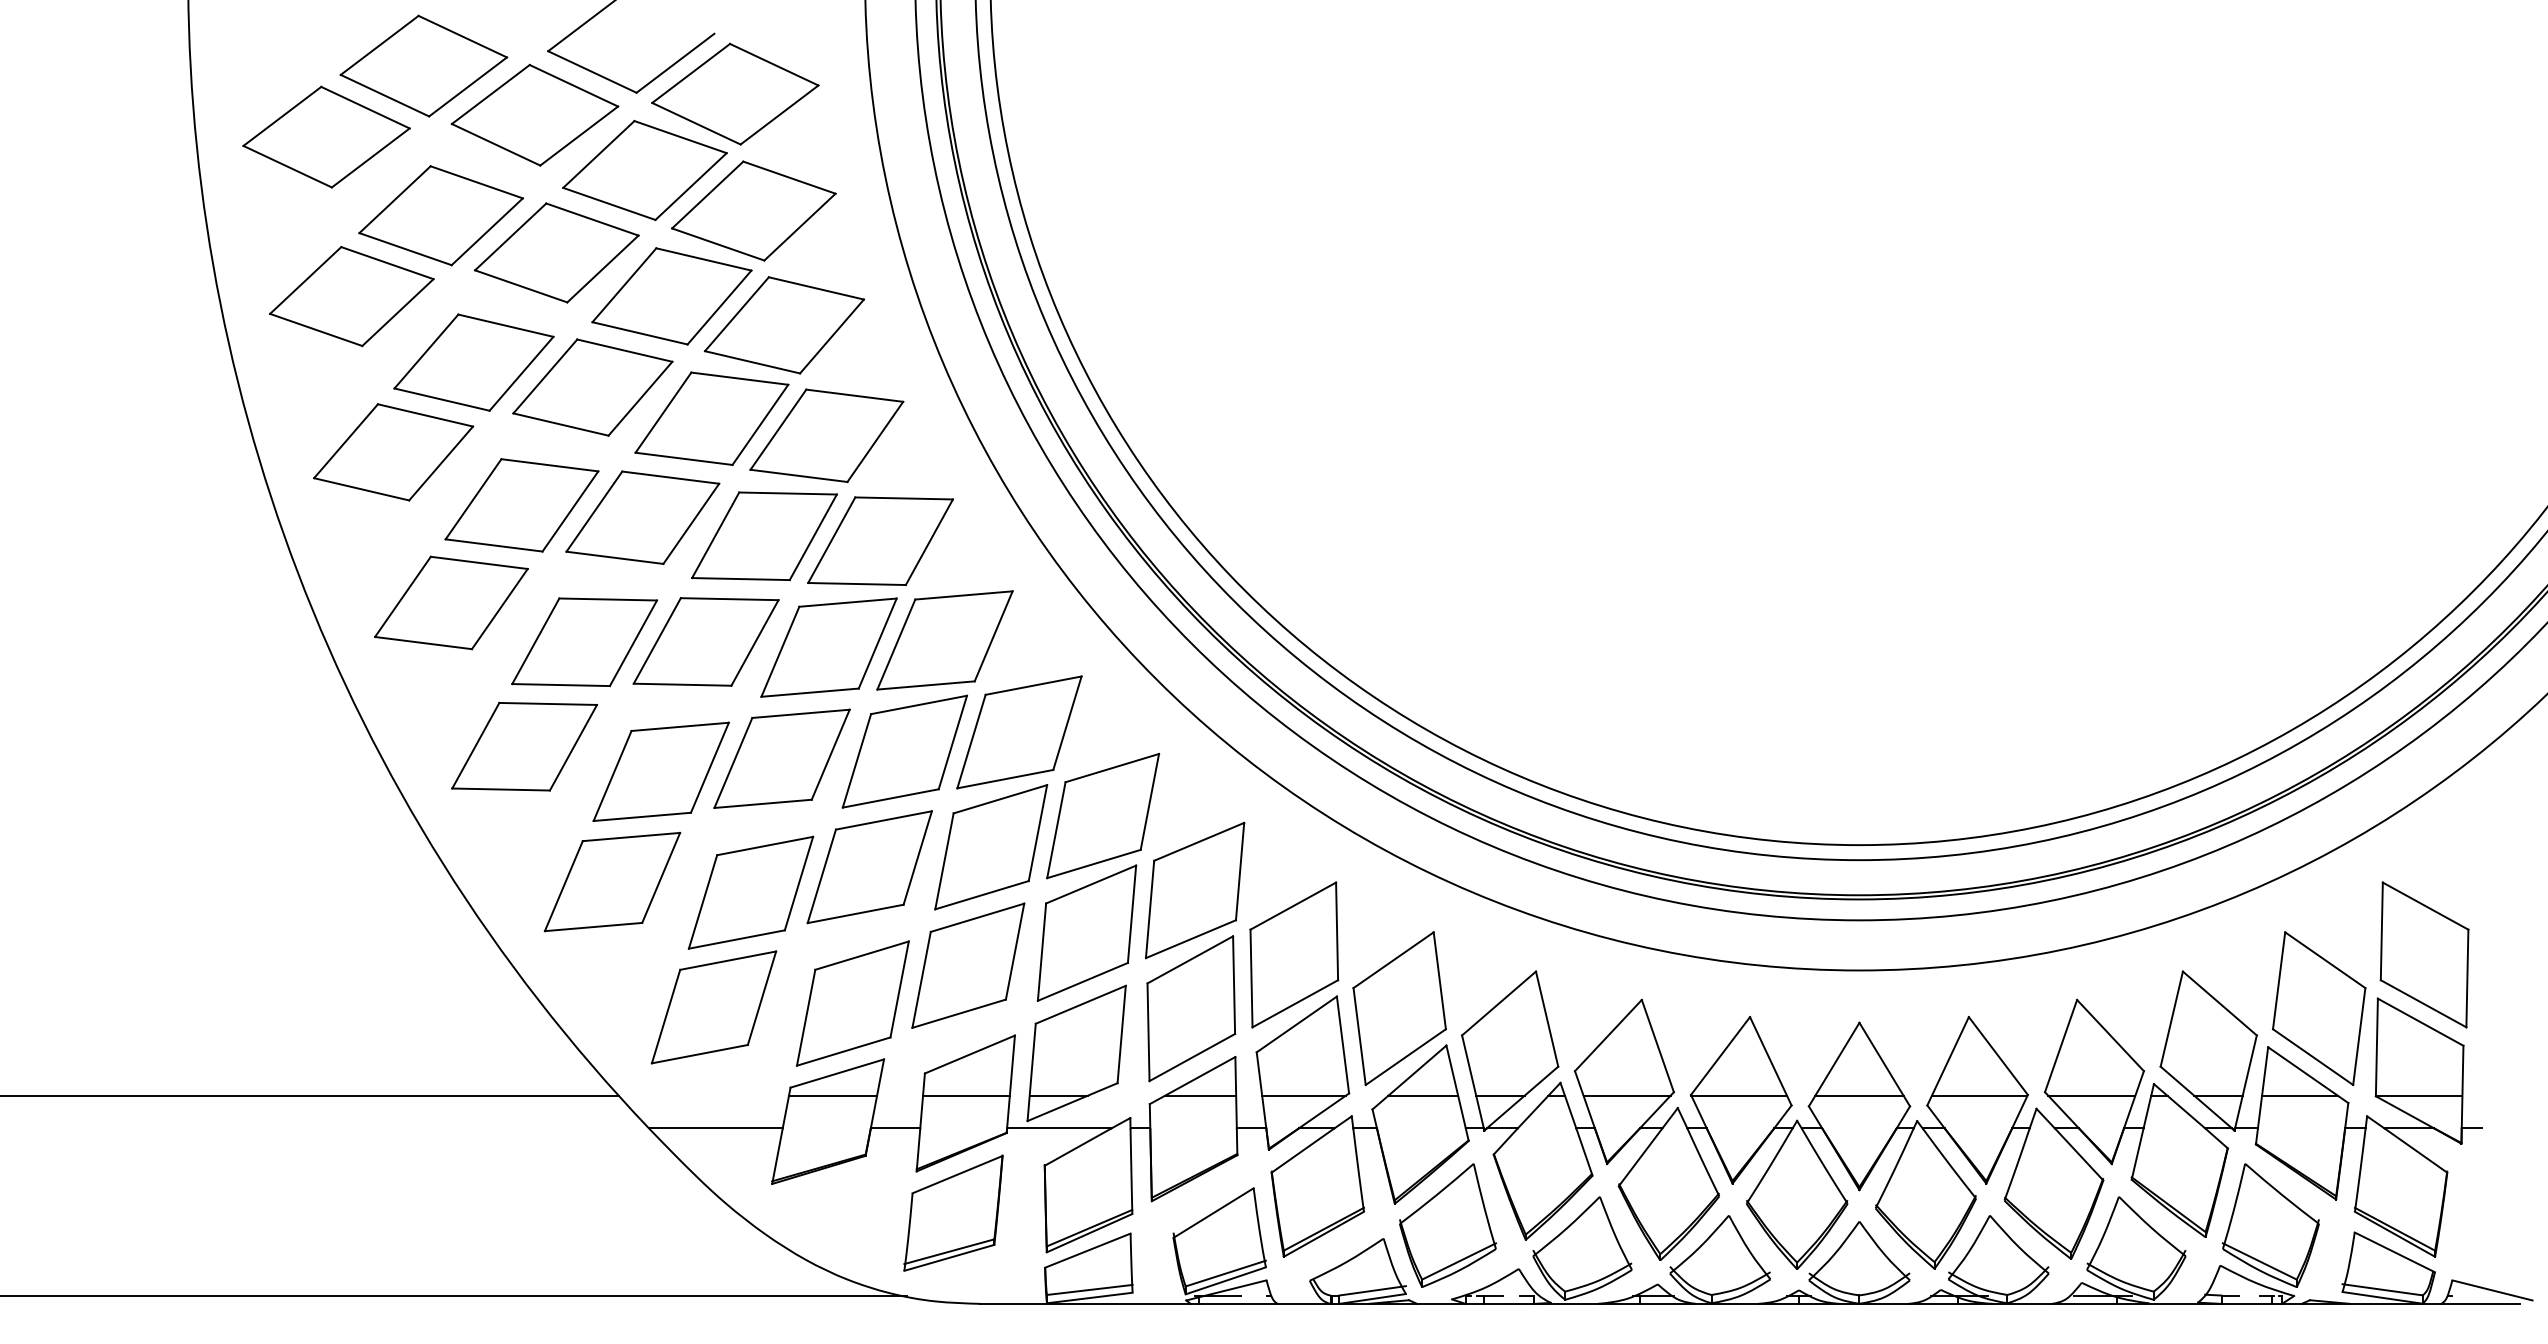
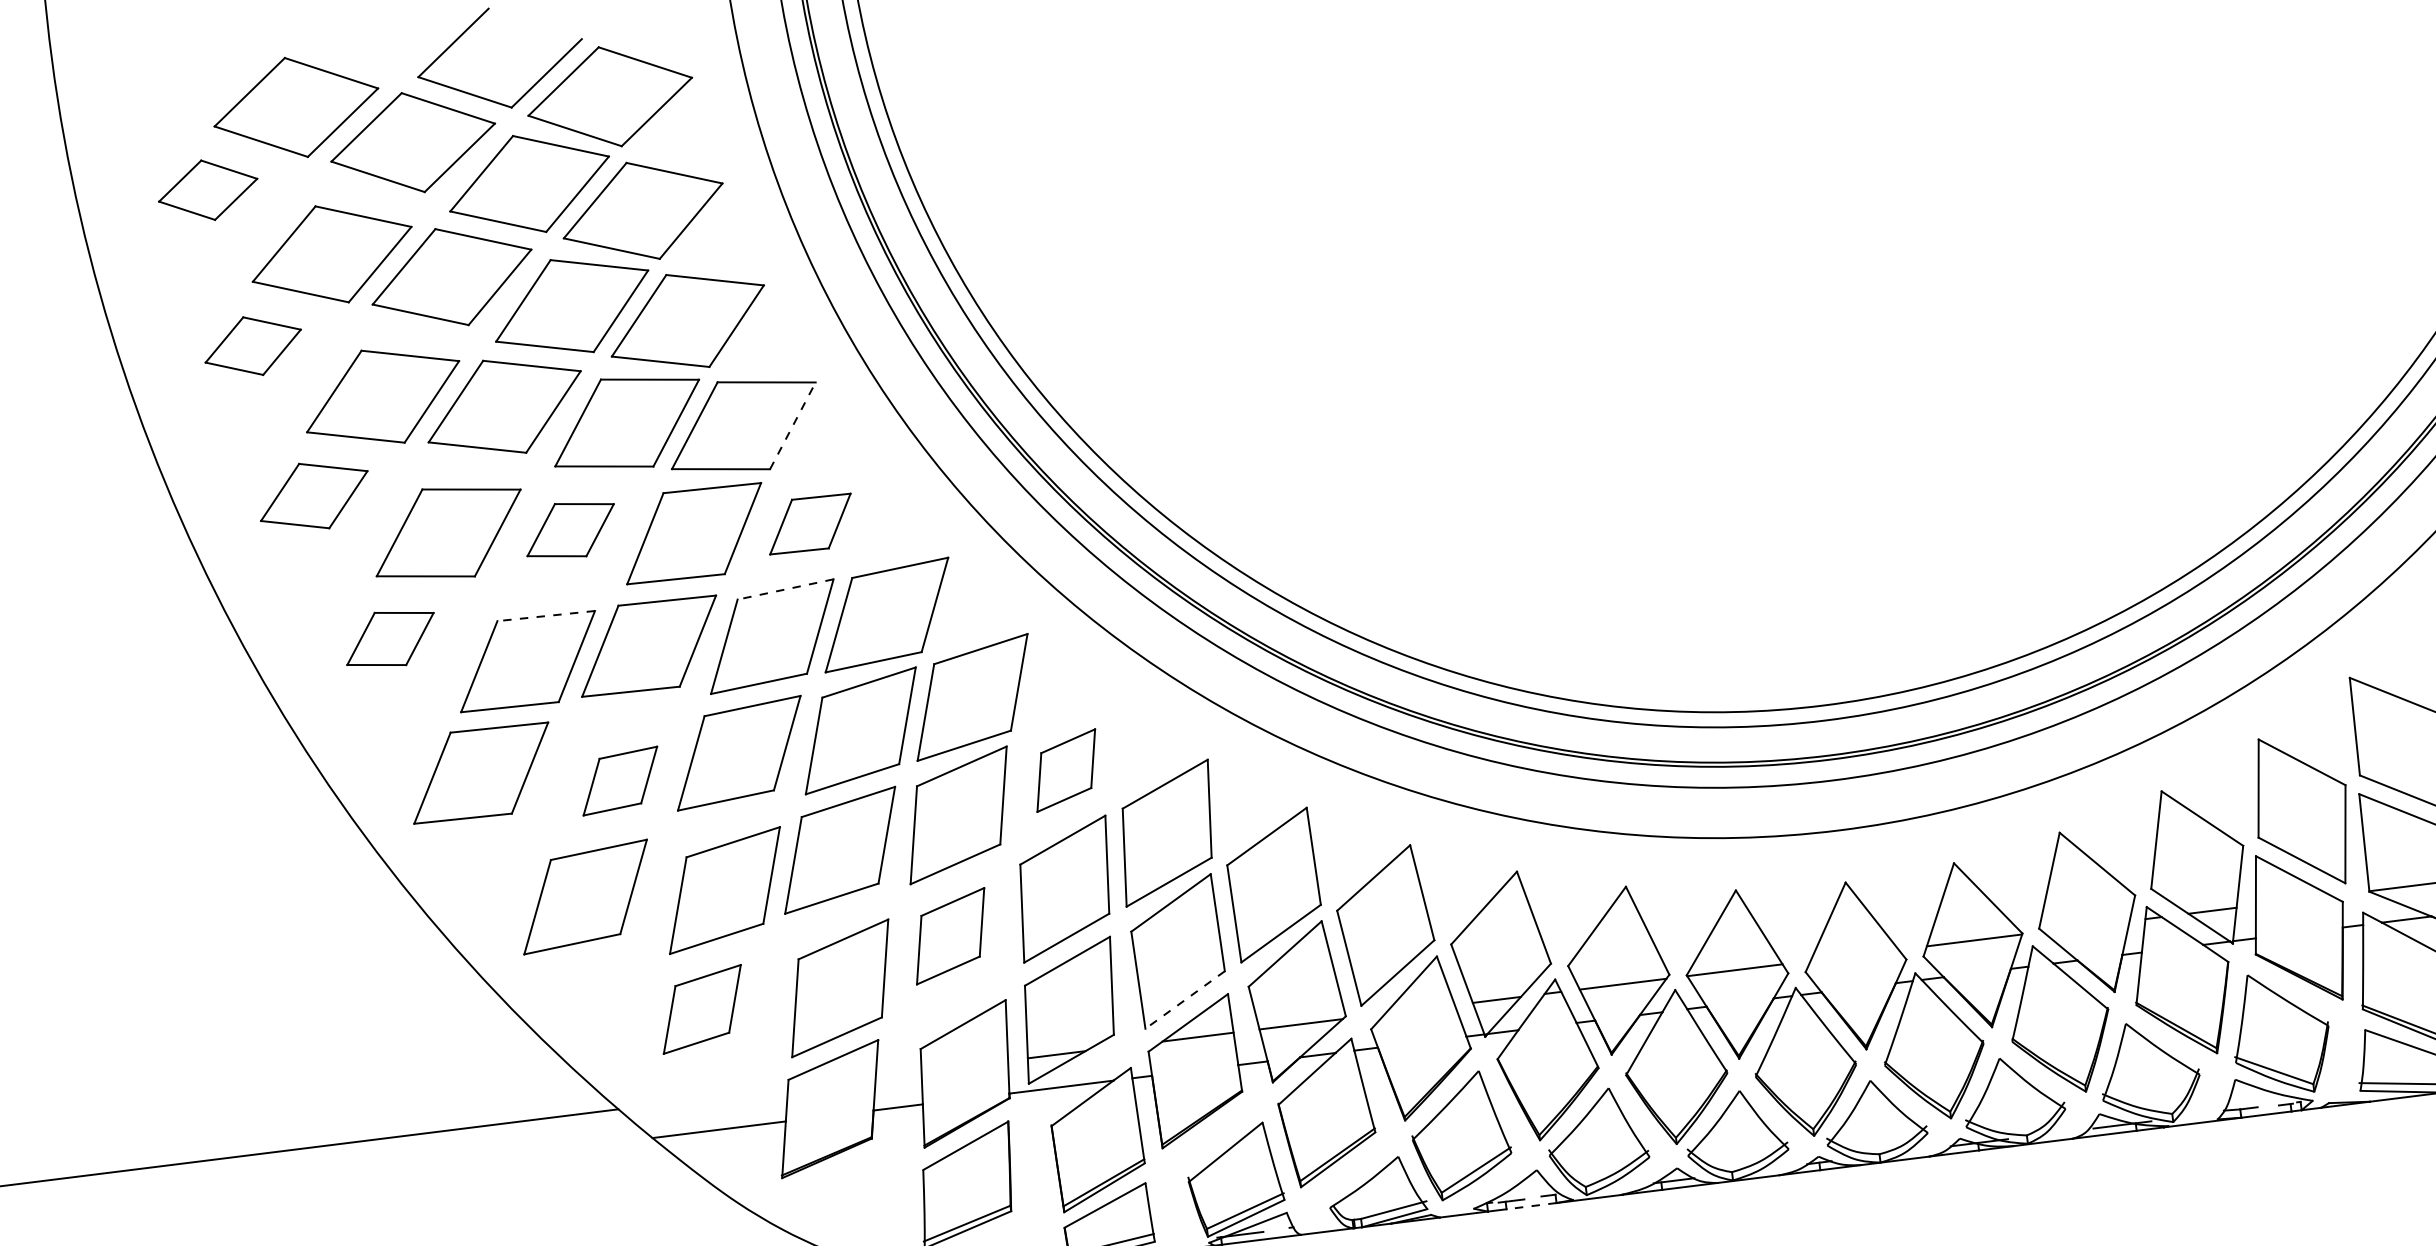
part: (326, 136) -> (208, 189), size x0.6
part: (351, 296) -> (252, 345), size x0.6
line: (875, 441) -> (793, 425), solid -> dashed
part: (393, 452) -> (314, 496), size x0.7
part: (642, 517) -> (570, 530), size x0.6
part: (880, 540) -> (810, 523), size x0.6
line: (608, 599) -> (546, 616), solid -> dashed
part: (451, 602) -> (390, 638), size x0.6
line: (848, 602) -> (786, 589), solid -> dashed
part: (660, 771) -> (619, 780), size x0.6
part: (1102, 816) -> (1065, 770), size x0.6
part: (968, 965) -> (950, 936), size x0.7
part: (713, 1007) -> (701, 1009), size x0.7
line: (1192, 1057) -> (1185, 999), solid -> dashed
line: (832, 1095) -> (831, 1082), removed
line: (966, 1095) -> (964, 1065), removed
line: (1423, 1095) -> (1420, 1009), removed
line: (1859, 1095) -> (1854, 955), removed
line: (2091, 1095) -> (2085, 926), removed
line: (2299, 1095) -> (2293, 900), removed
line: (1508, 1303) -> (1530, 1205), solid -> dashed

